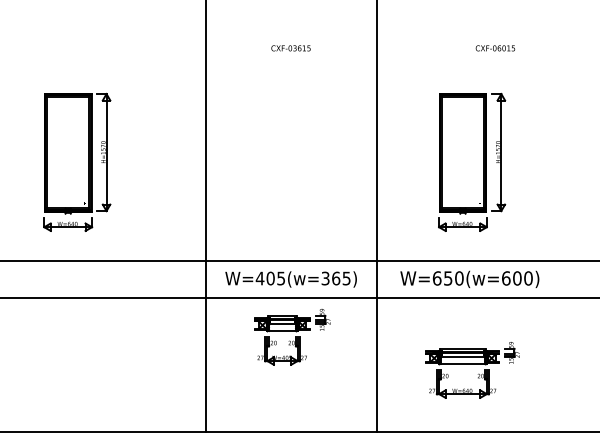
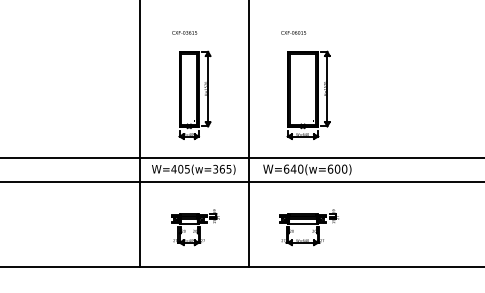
text: (290, 47) -> (184, 32), moved
text: (495, 47) -> (293, 32), moved
part: (76, 160) -> (57, 94), removed
part: (292, 160) -> (194, 94), added
text: (448, 277) -> (293, 168), W=650(w=600) -> W=640(w=600)
part: (292, 337) -> (195, 227), moved

